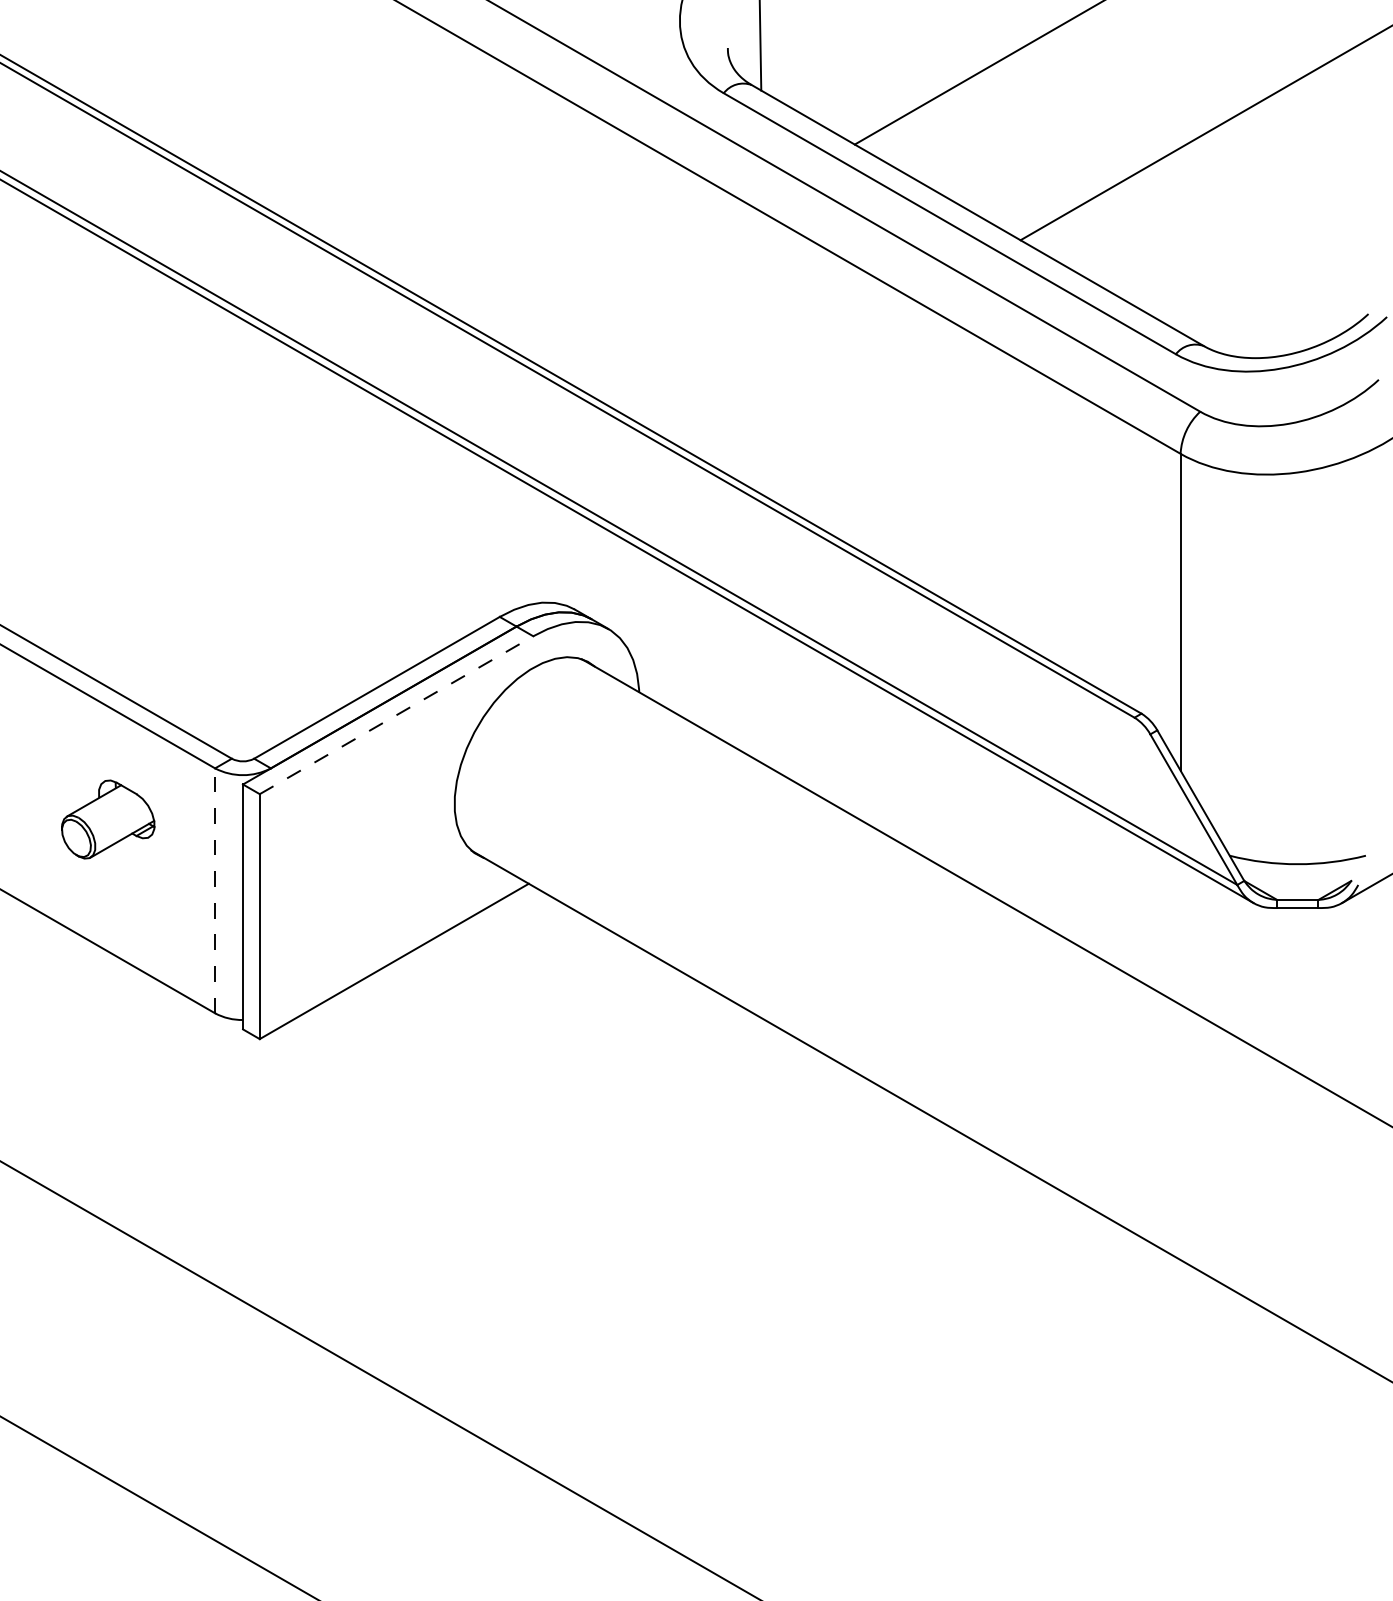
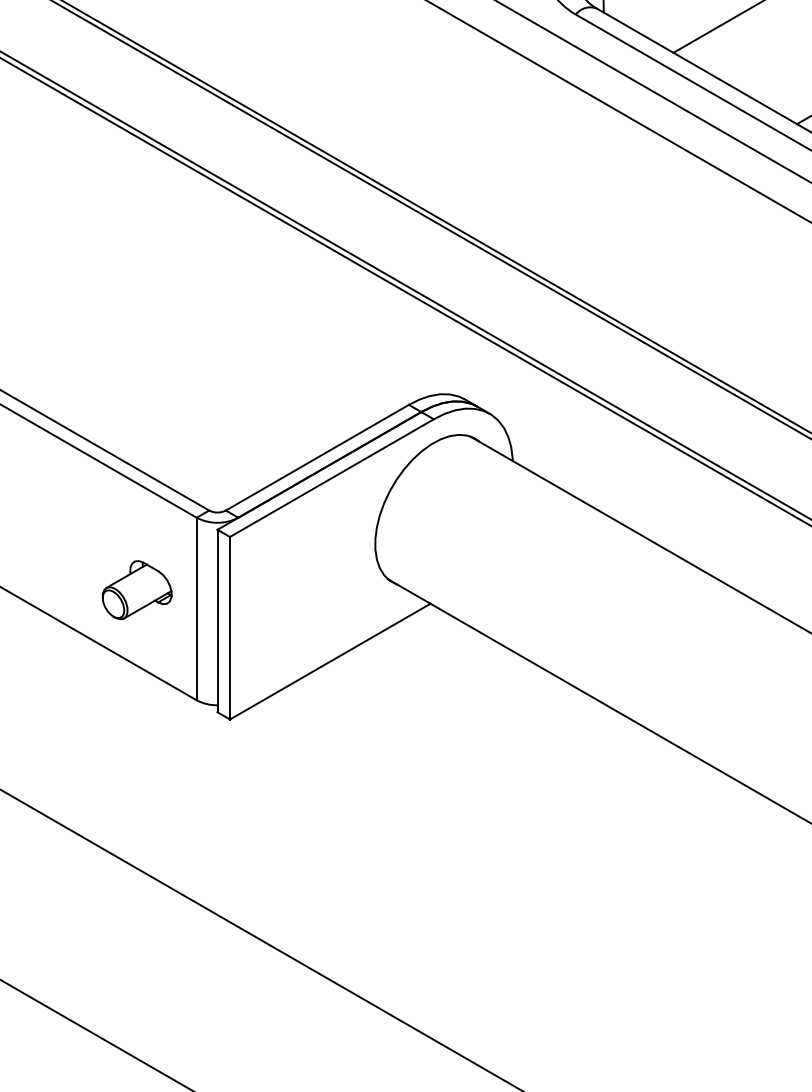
line: (396, 715) -> (331, 478), dashed -> solid
part: (108, 819) -> (137, 590), moved
line: (215, 890) -> (197, 608), dashed -> solid

